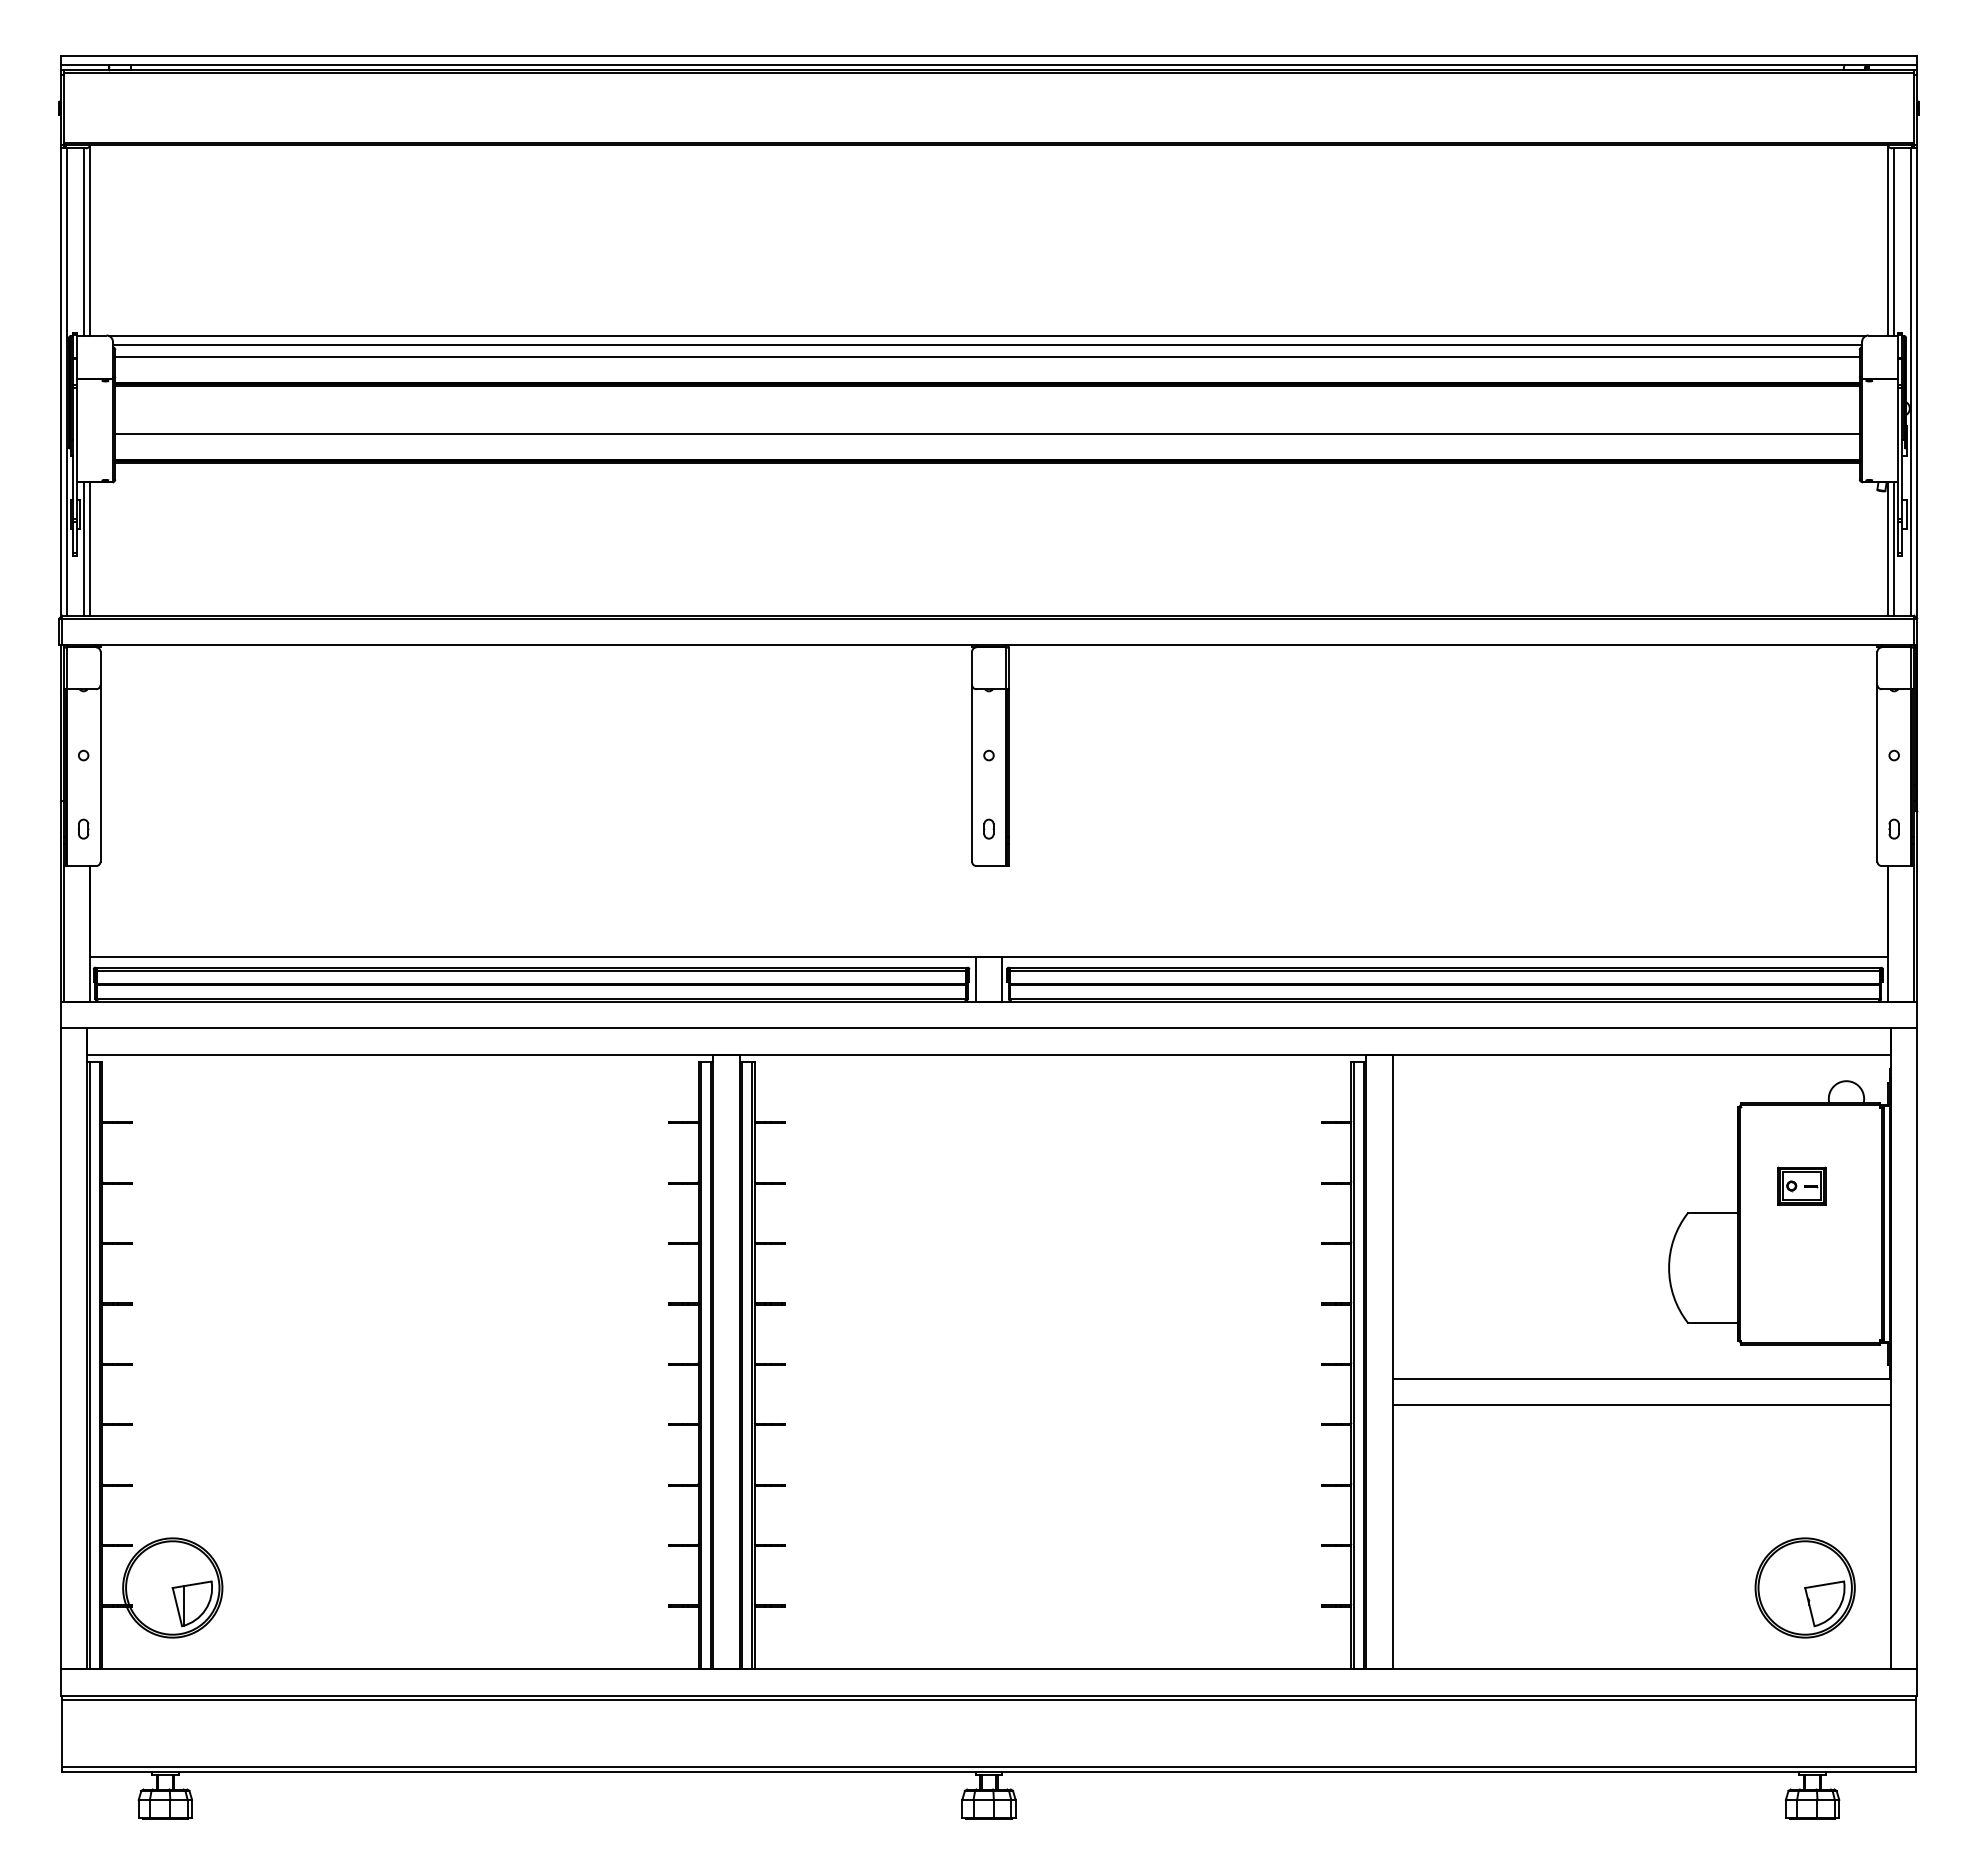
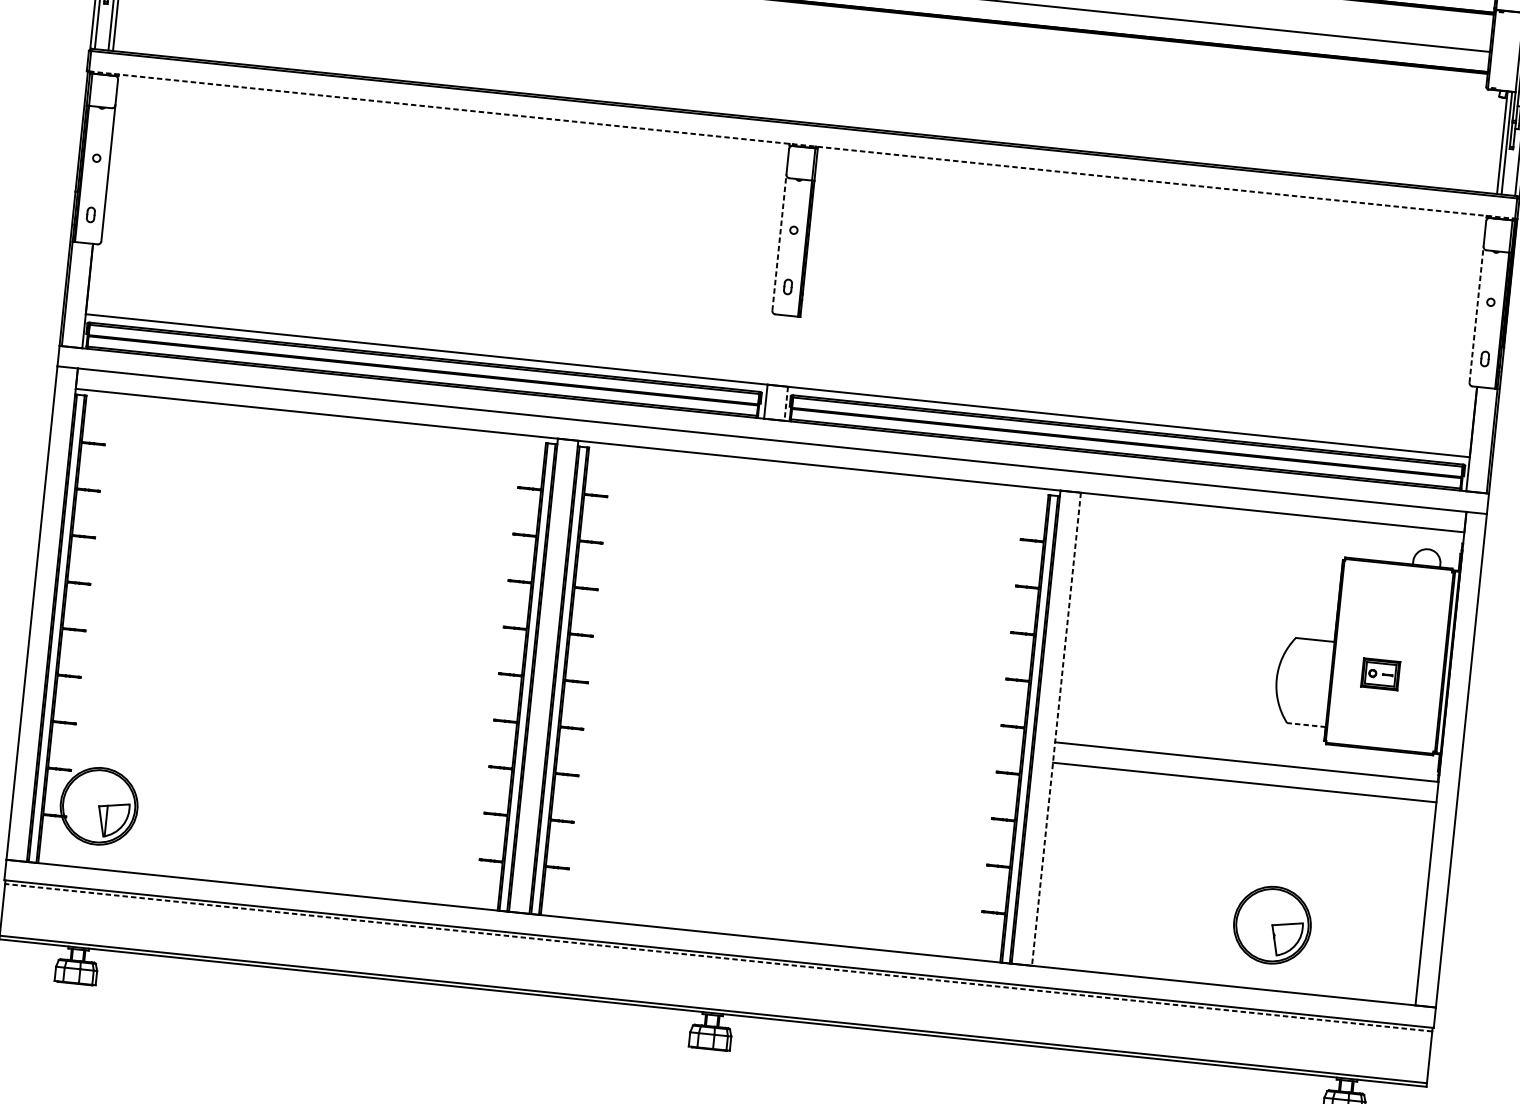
line: (988, 645) -> (802, 145), solid -> dashed
line: (972, 772) -> (779, 242), solid -> dashed
line: (1877, 772) -> (1476, 314), solid -> dashed
line: (1002, 980) -> (786, 404), solid -> dashed
part: (1801, 1185) -> (1380, 673), moved
line: (1712, 1323) -> (1305, 725), solid -> dashed
line: (1392, 1362) -> (1056, 729), solid -> dashed
part: (1804, 1587) -> (1271, 924), moved
line: (989, 1700) -> (719, 957), solid -> dashed

